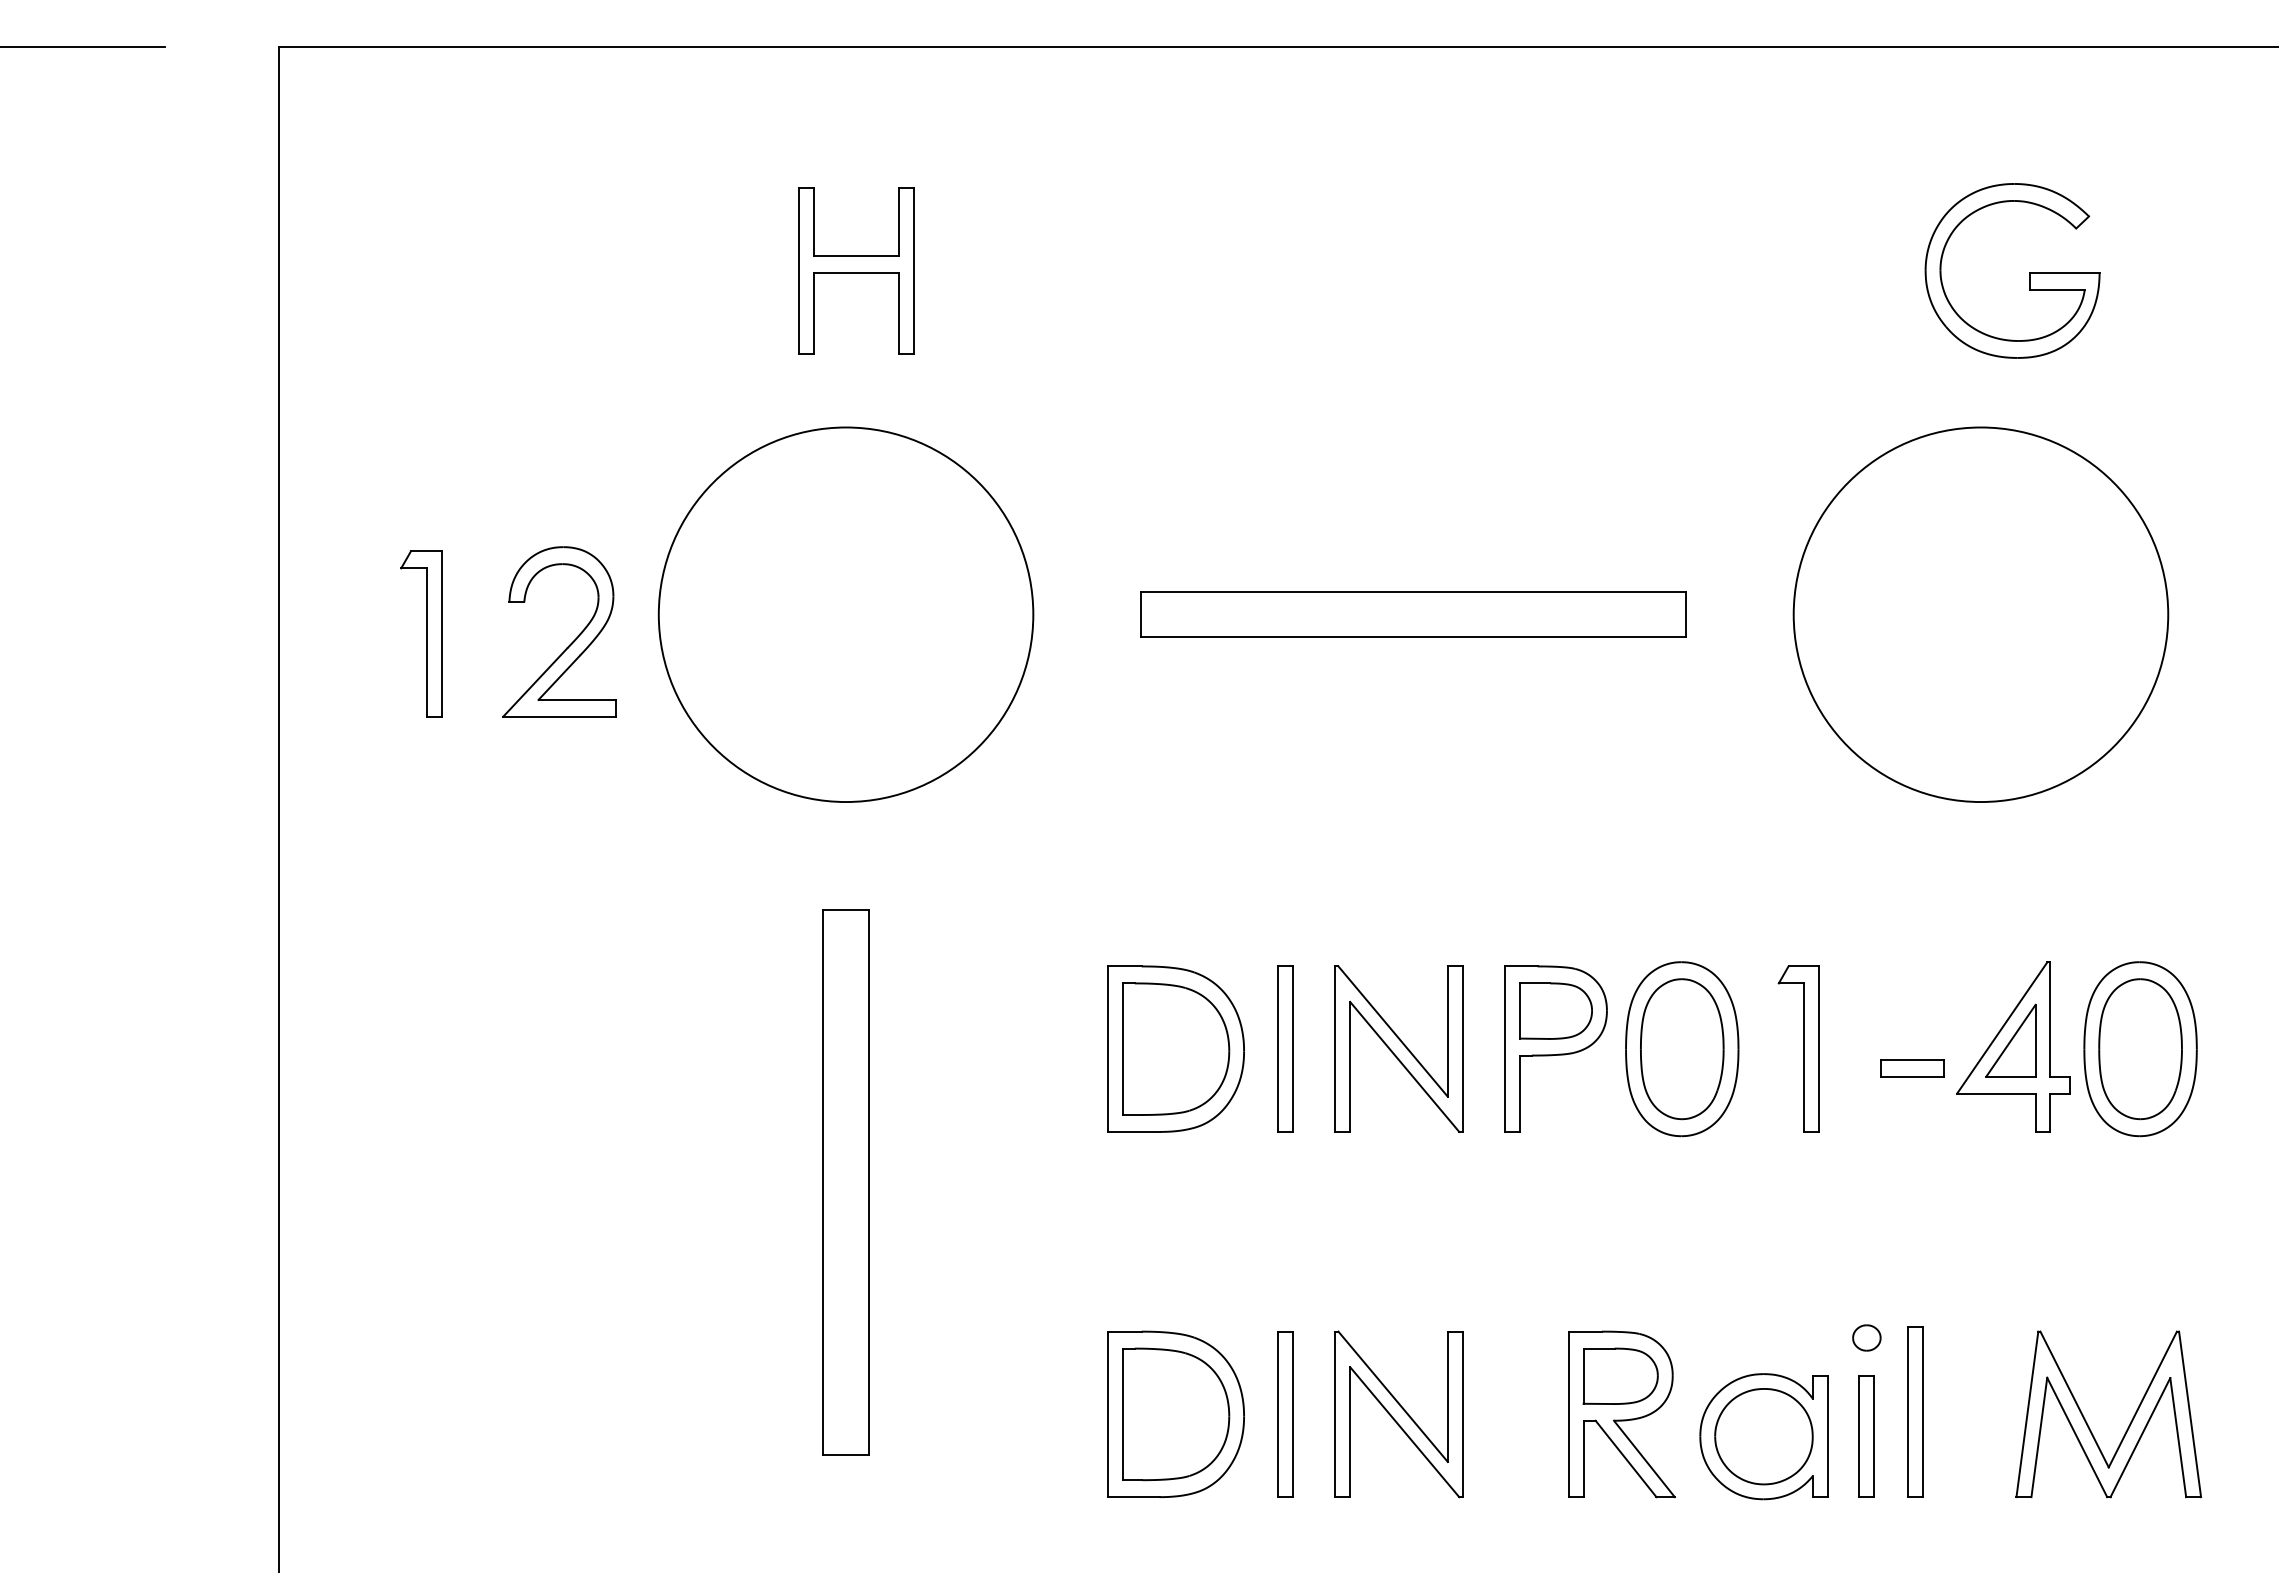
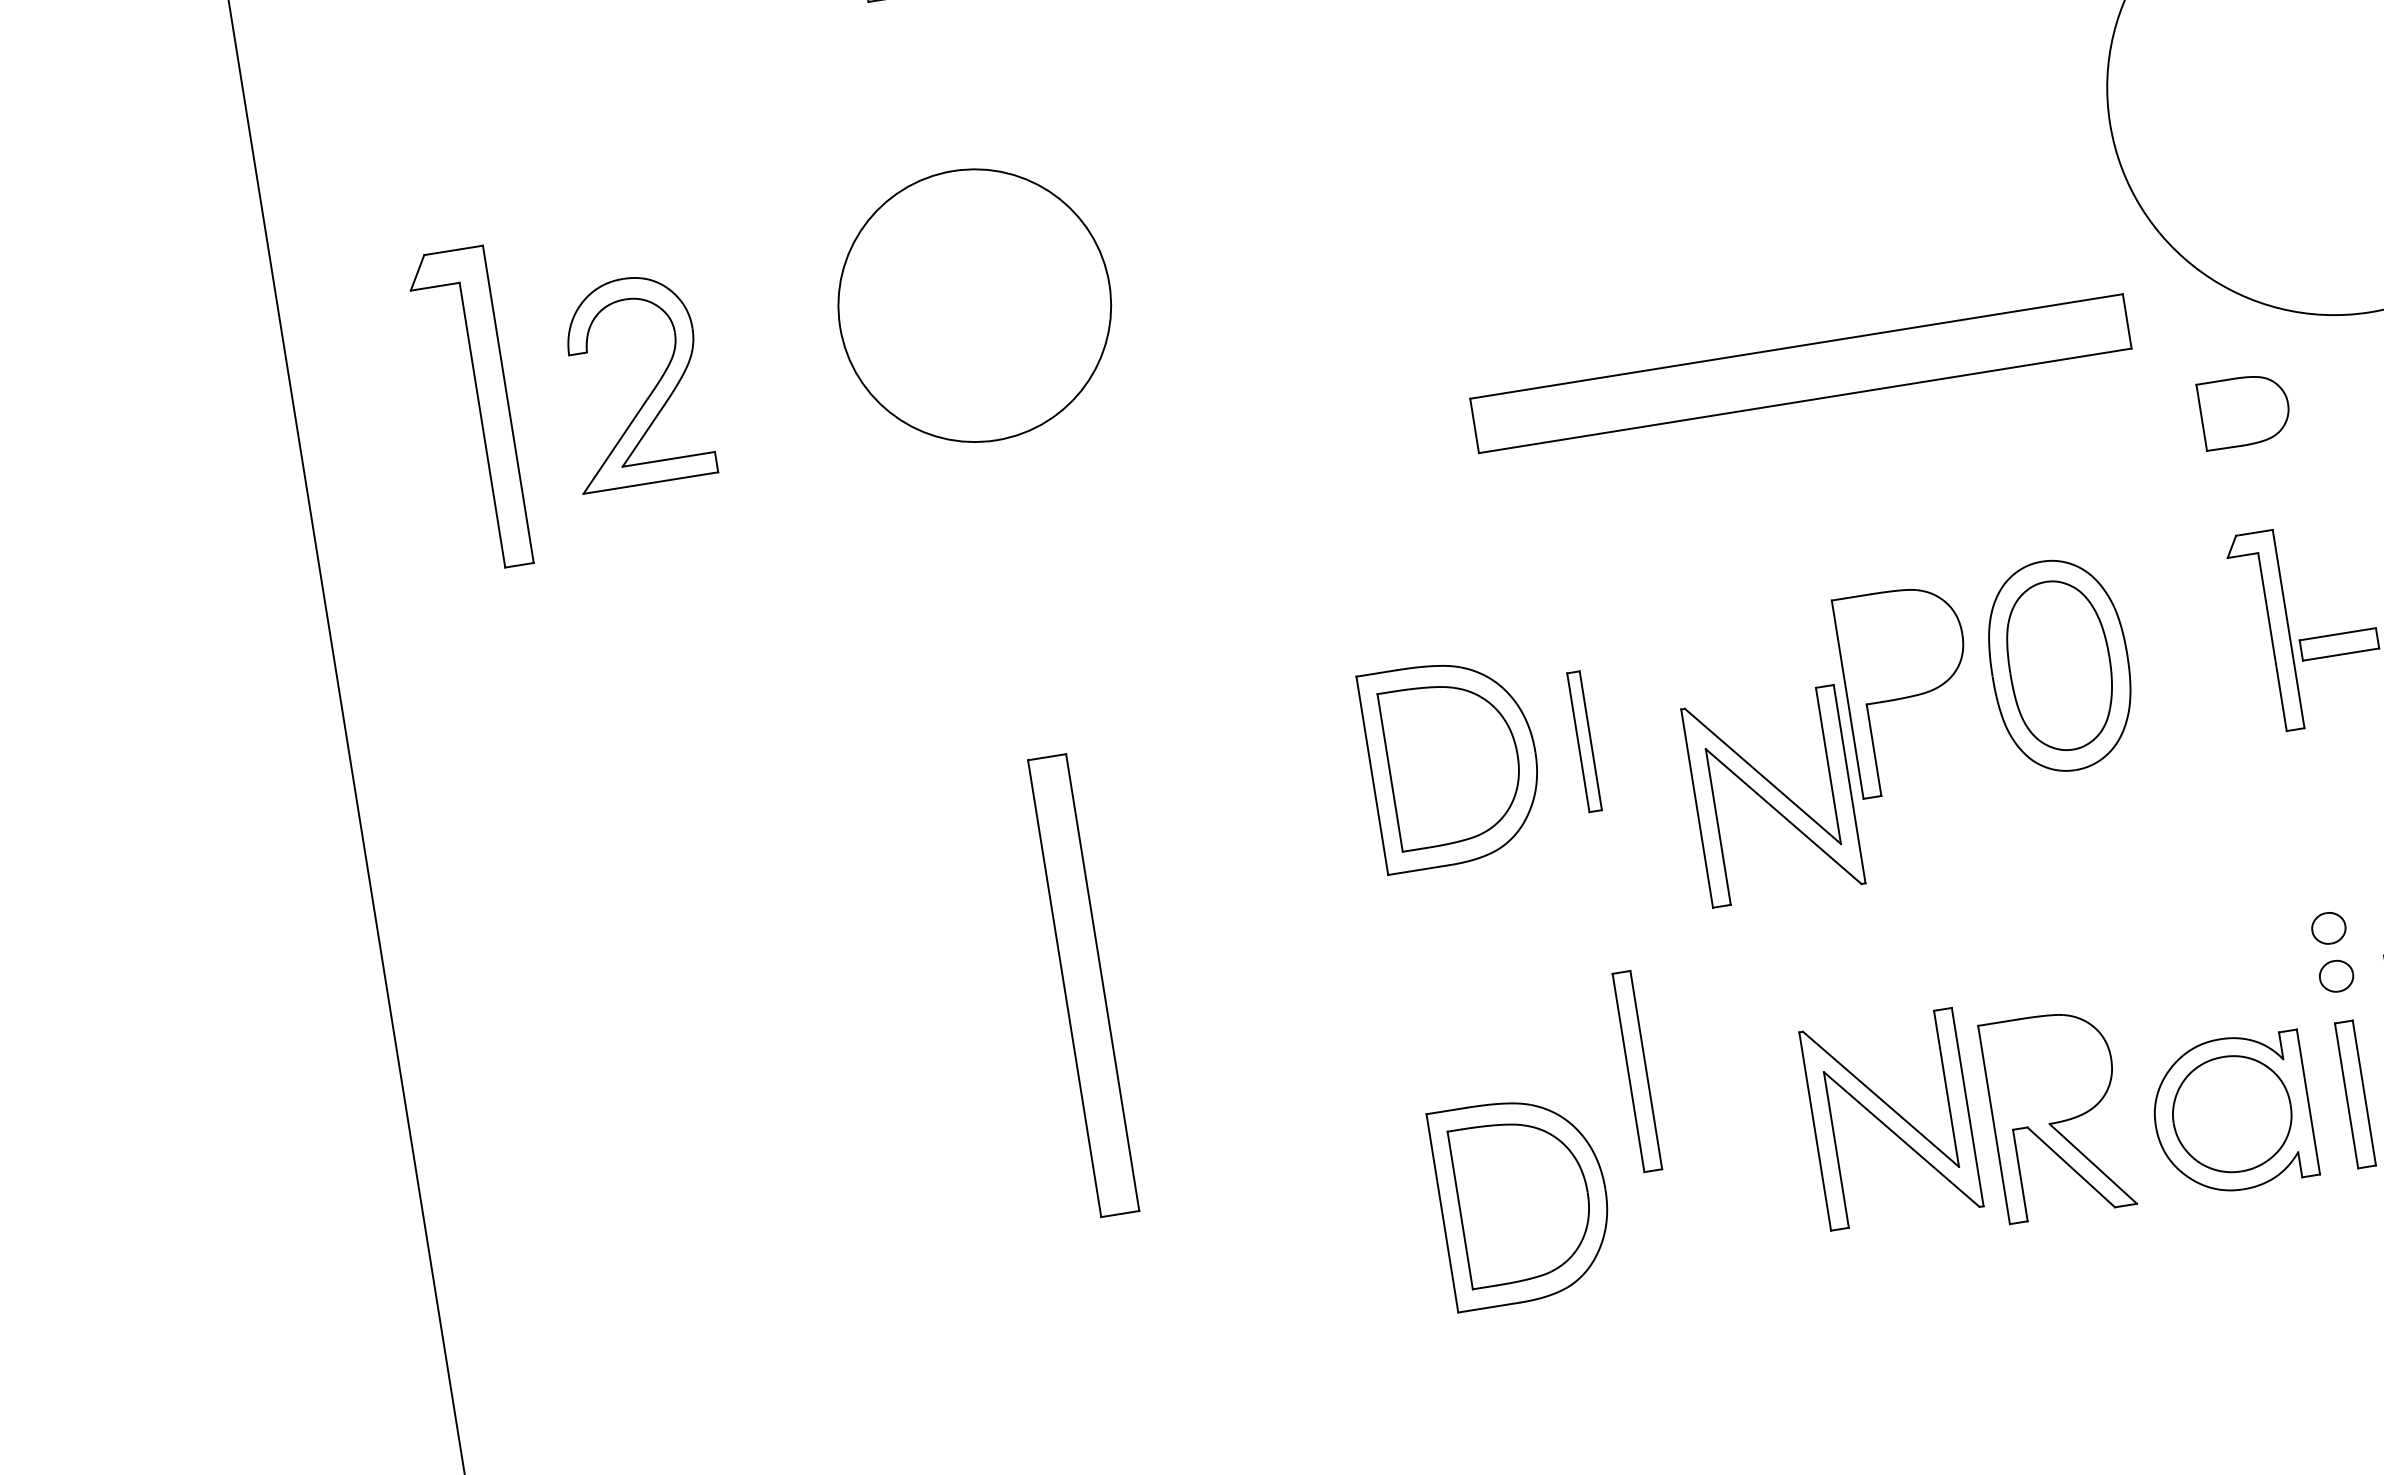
circle: (845, 614) -> (974, 305), size x0.6
part: (1413, 614) -> (1800, 373), moved
part: (421, 633) -> (469, 409), size x1.6
part: (1555, 1010) -> (2244, 410), moved
part: (1285, 1048) -> (1584, 741), size x0.7
part: (1398, 1048) -> (1772, 795), moved
part: (1798, 1048) -> (2263, 632), moved
part: (845, 1182) -> (1083, 985), size x0.7
part: (1866, 1297) -> (2328, 927), added
part: (1620, 1375) -> (2048, 1068), removed
part: (1285, 1414) -> (1637, 1071), moved
part: (1398, 1414) -> (1890, 1119), moved

